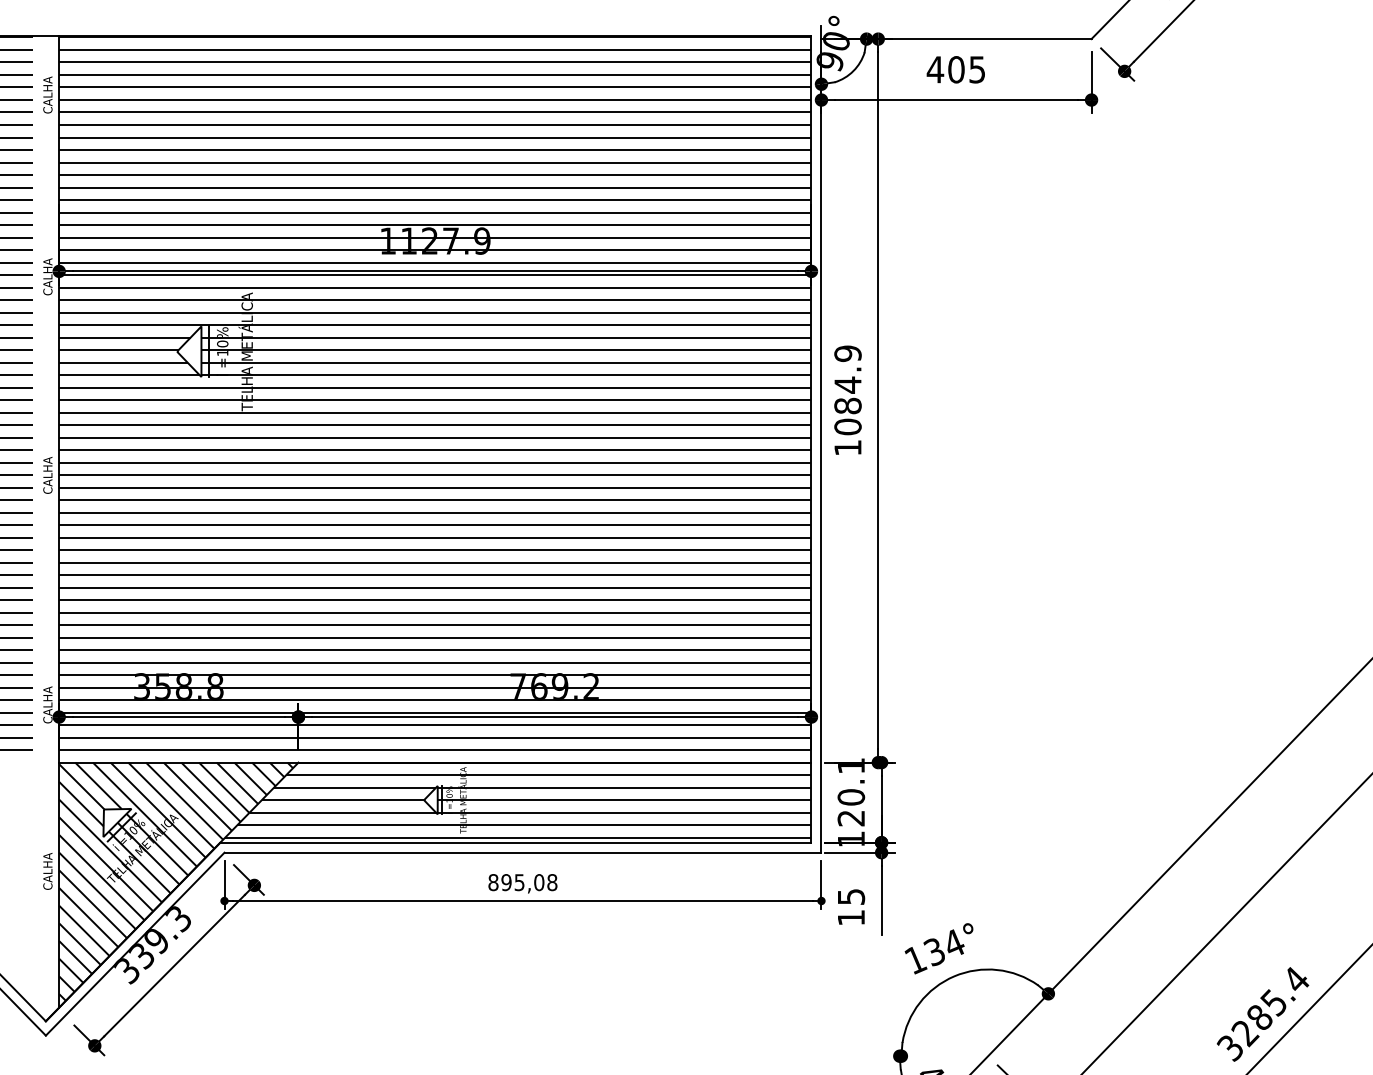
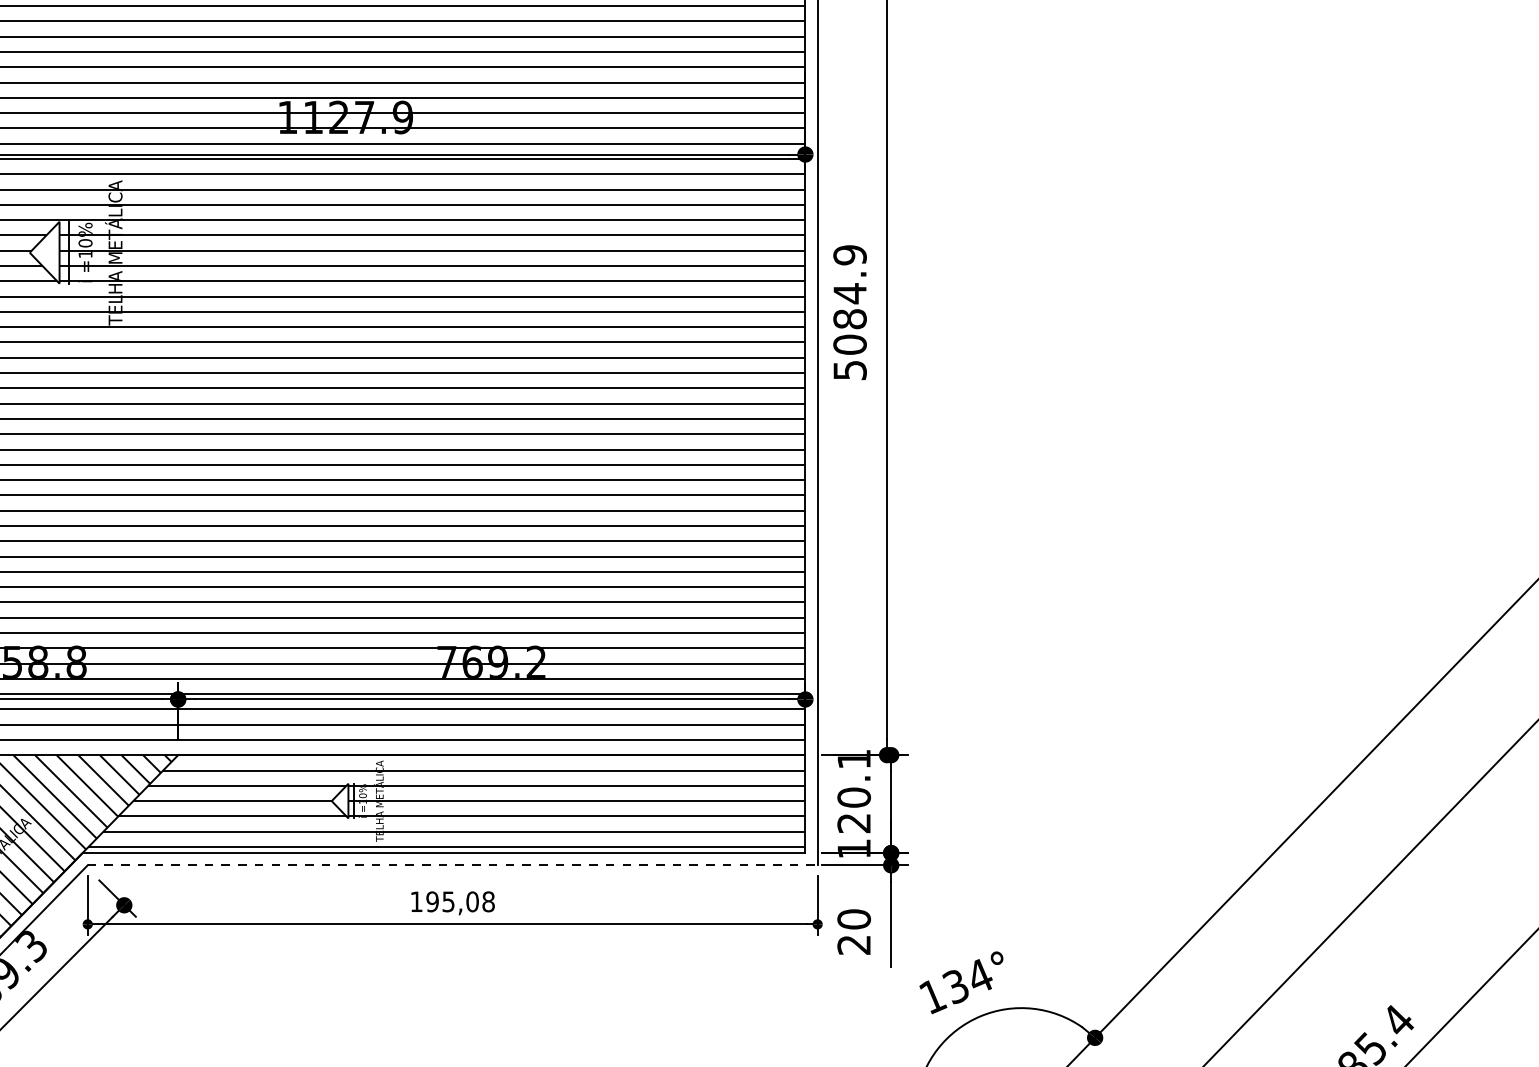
text: (847, 447) -> (849, 369), 1084.9 -> 5084.9
line: (523, 852) -> (453, 865), solid -> dashed
text: (493, 882) -> (416, 901), 895,08 -> 195,08
text: (851, 906) -> (854, 931), 15 -> 20

